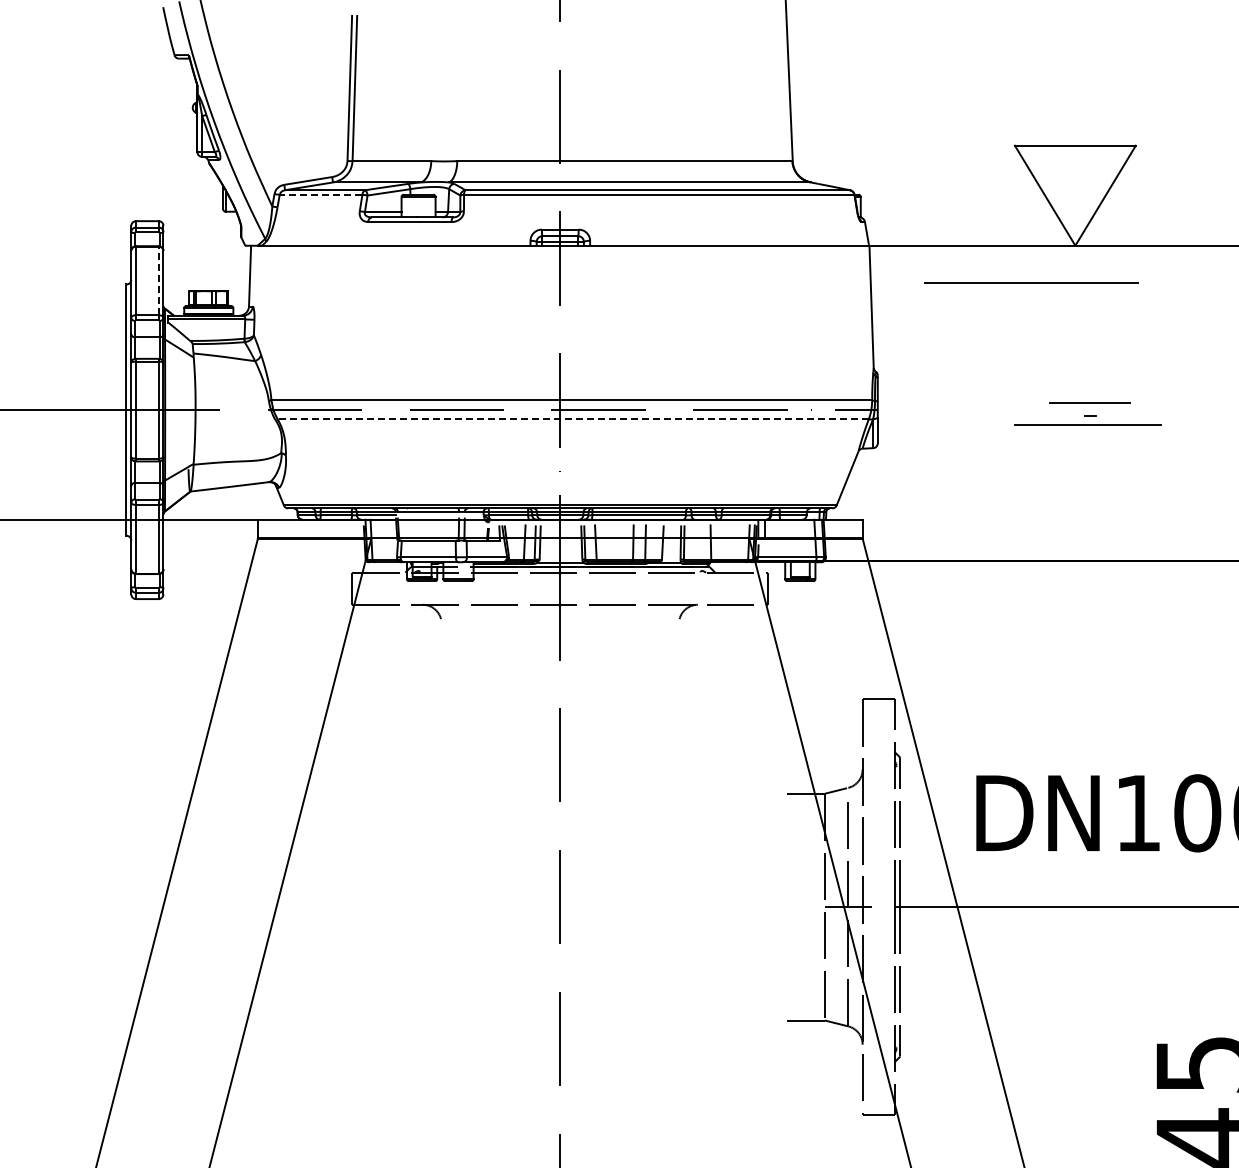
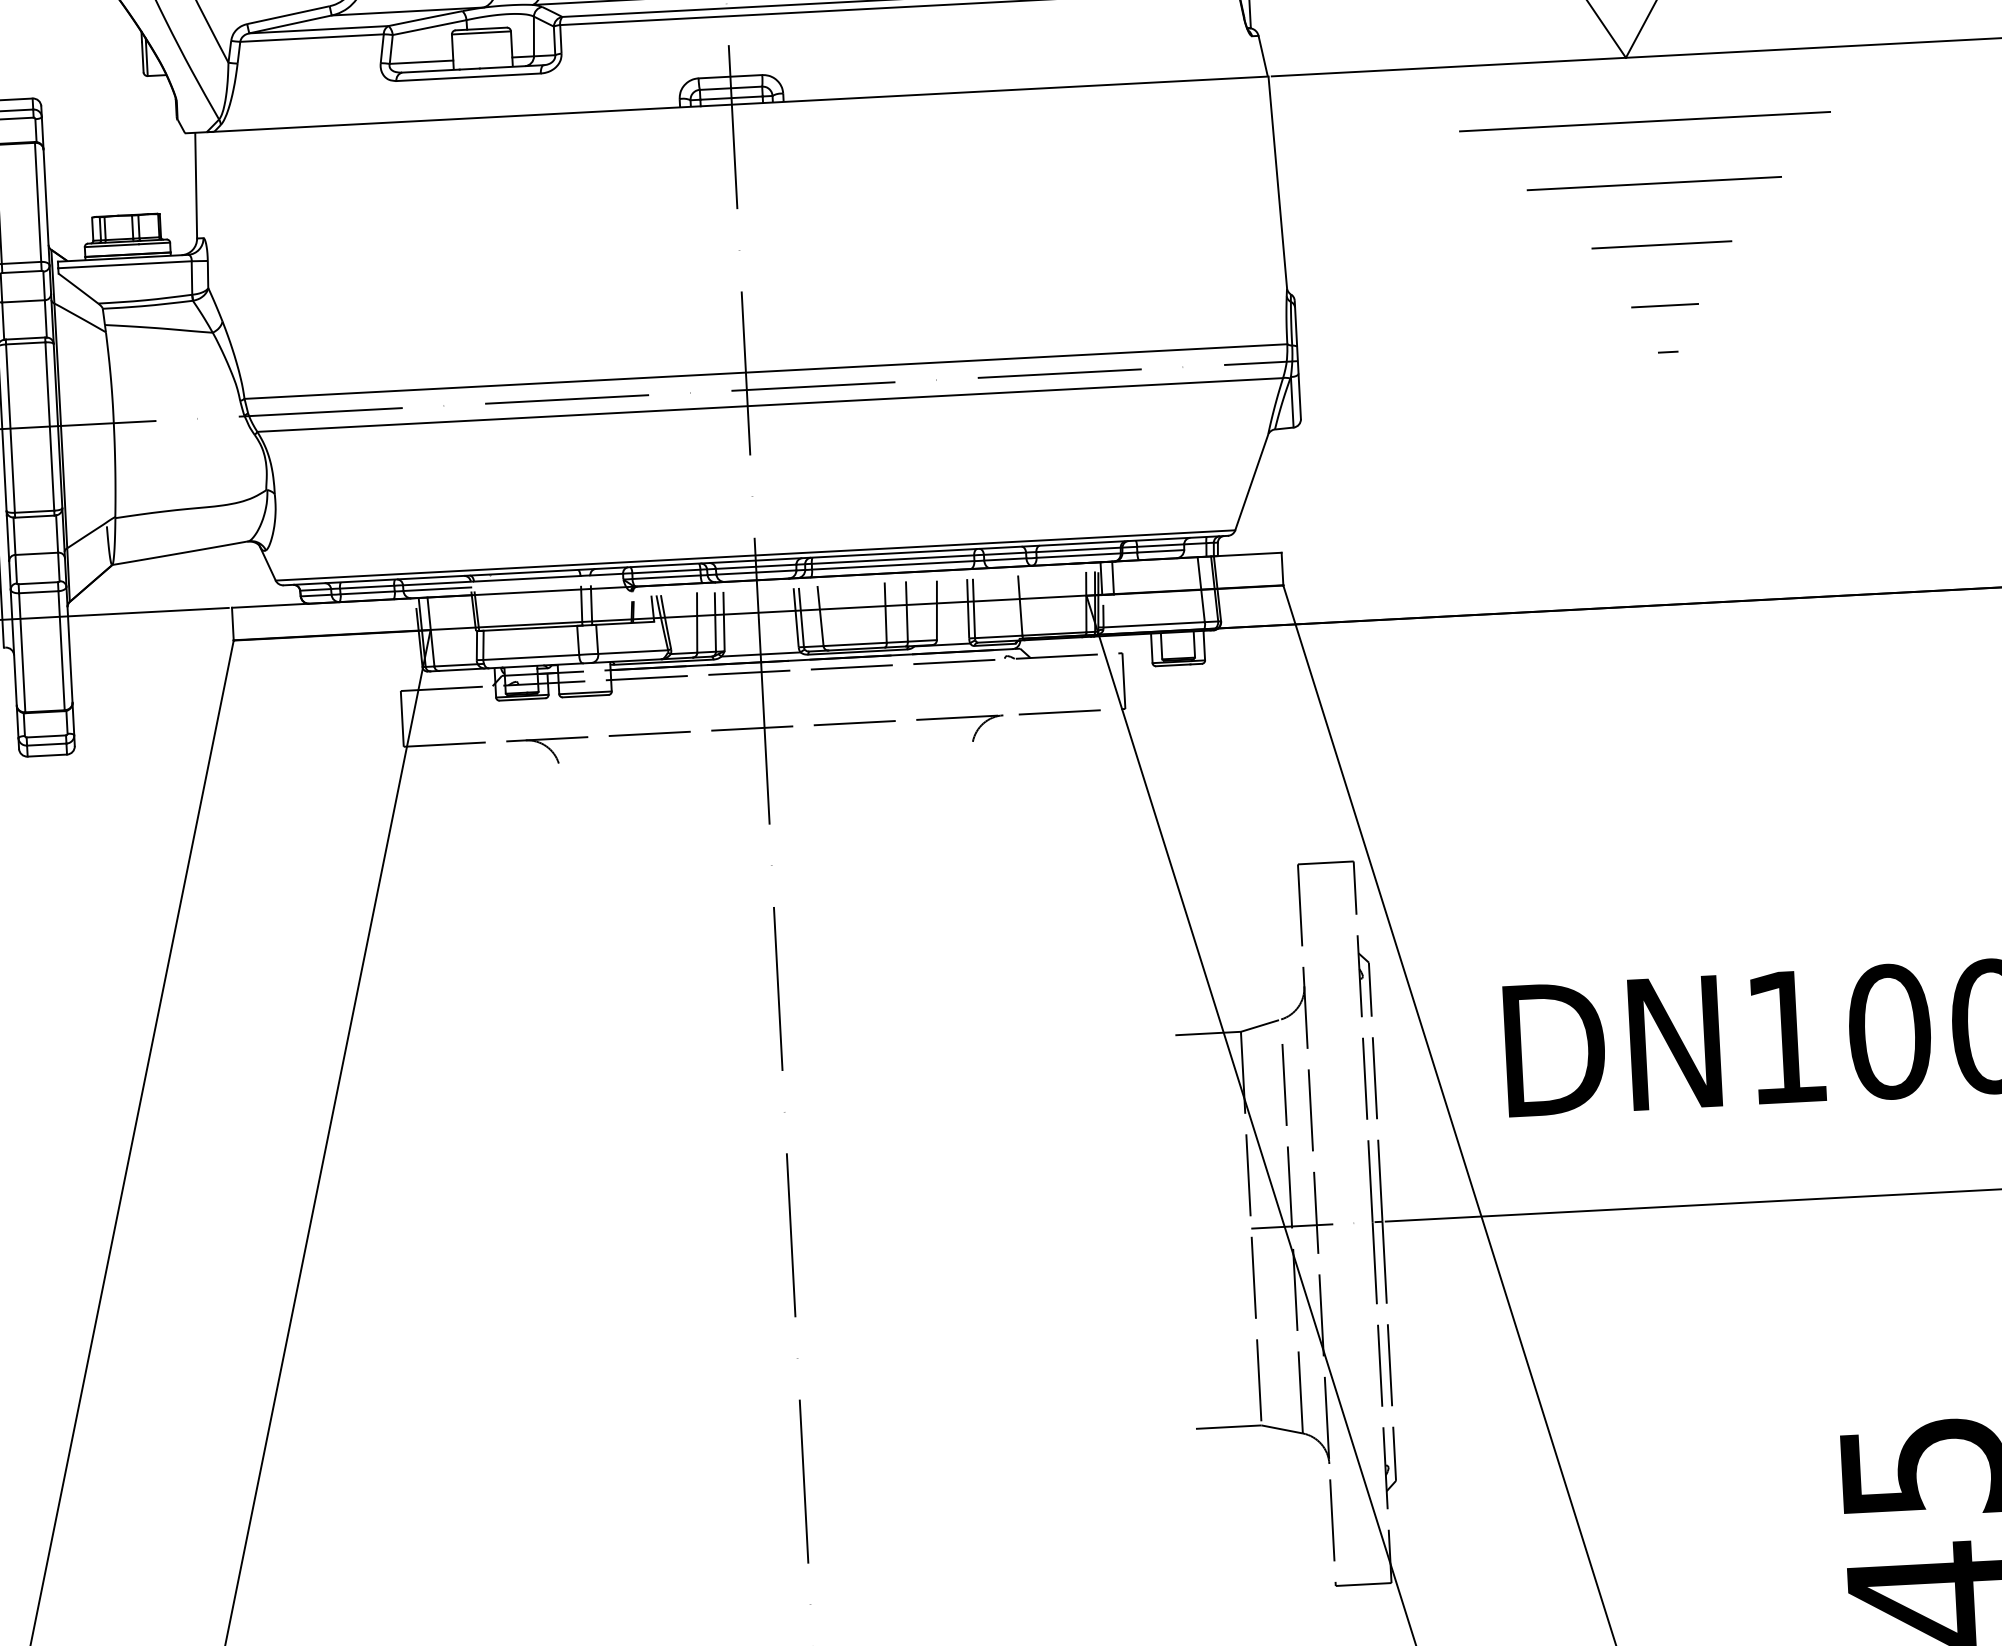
line: (320, 194) -> (311, 37), dashed -> solid
line: (158, 280) -> (37, 201), dashed -> solid
line: (1031, 282) -> (1645, 120), moved
line: (1090, 389) -> (1665, 305), added
line: (1089, 402) -> (1660, 243), moved
line: (572, 419) -> (768, 405), dashed -> solid
line: (1087, 424) -> (1653, 183), moved

